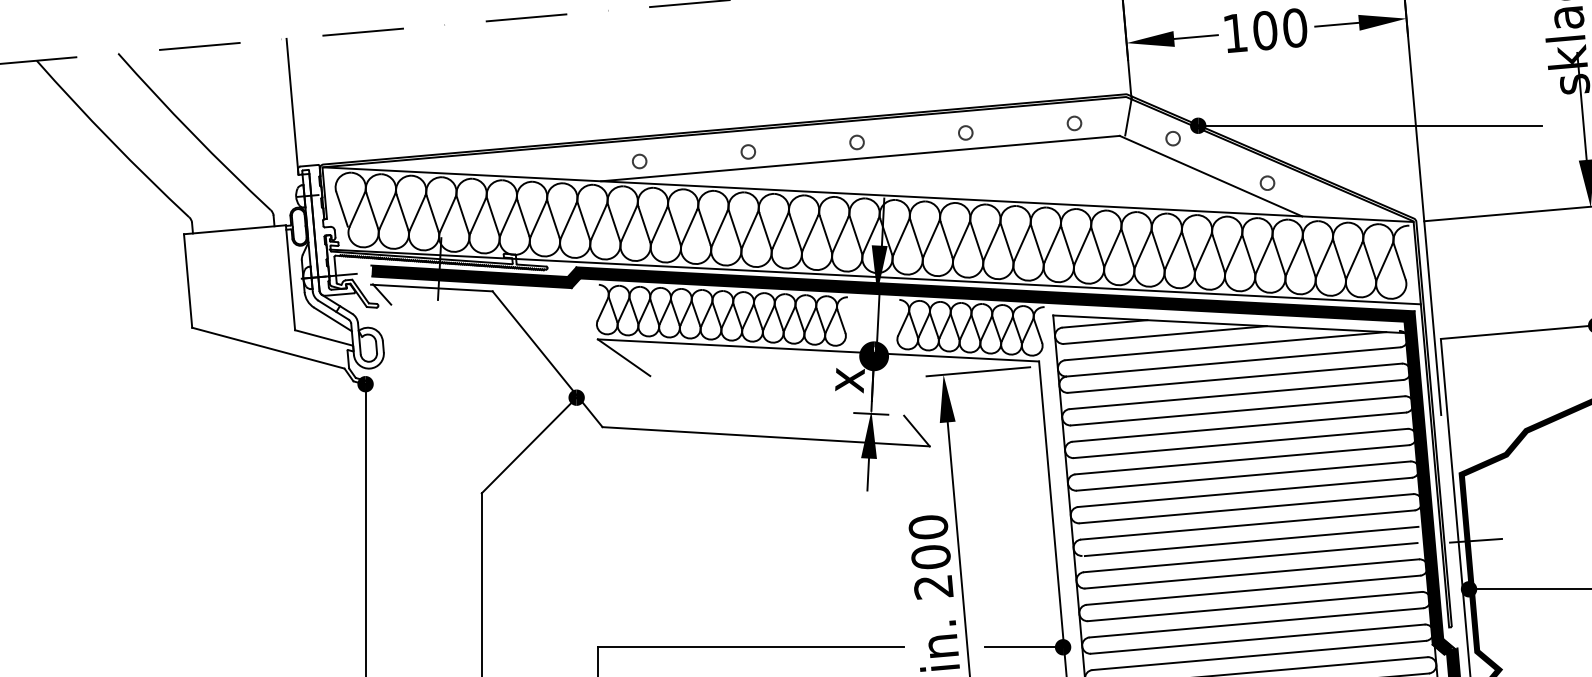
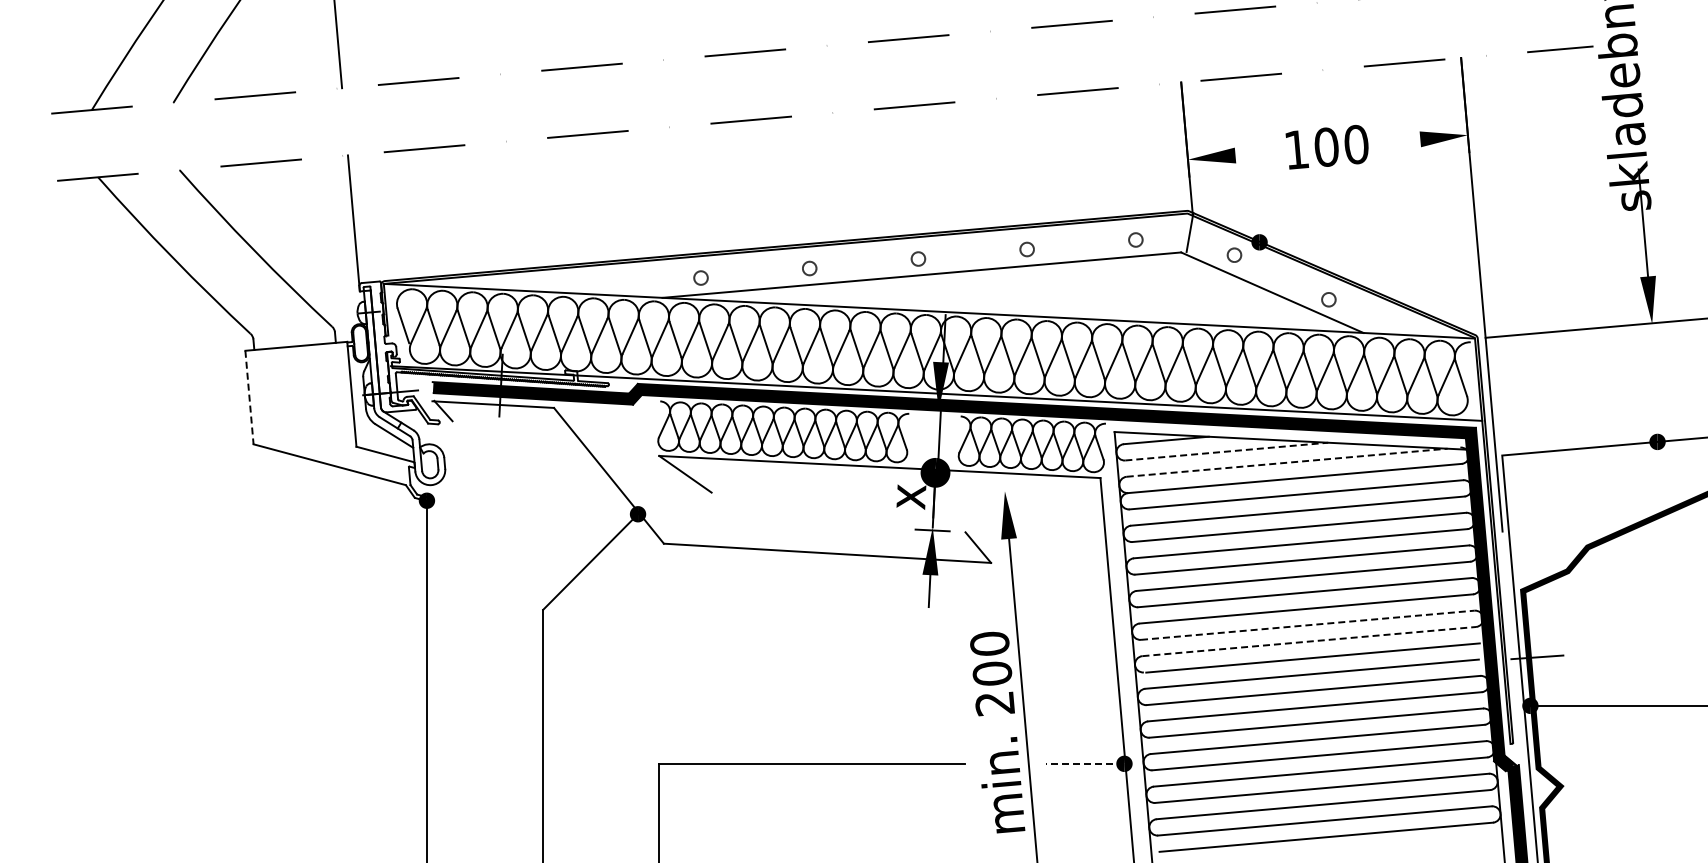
line: (1337, 24) -> (1398, 141), removed
line: (1196, 36) -> (1257, 153), removed
line: (1370, 125) -> (1431, 242), removed
line: (188, 280) -> (249, 397), solid -> dashed
line: (1165, 334) -> (1226, 451), solid -> dashed
line: (1226, 345) -> (1287, 462), solid -> dashed
line: (978, 370) -> (1039, 487), removed
line: (1247, 508) -> (1308, 625), solid -> dashed
line: (1248, 524) -> (1309, 641), solid -> dashed
line: (1023, 646) -> (1084, 763), solid -> dashed

